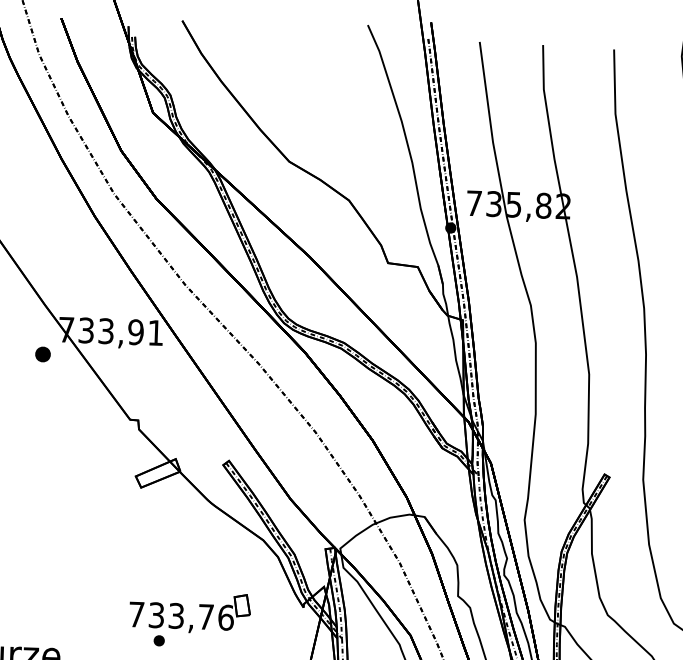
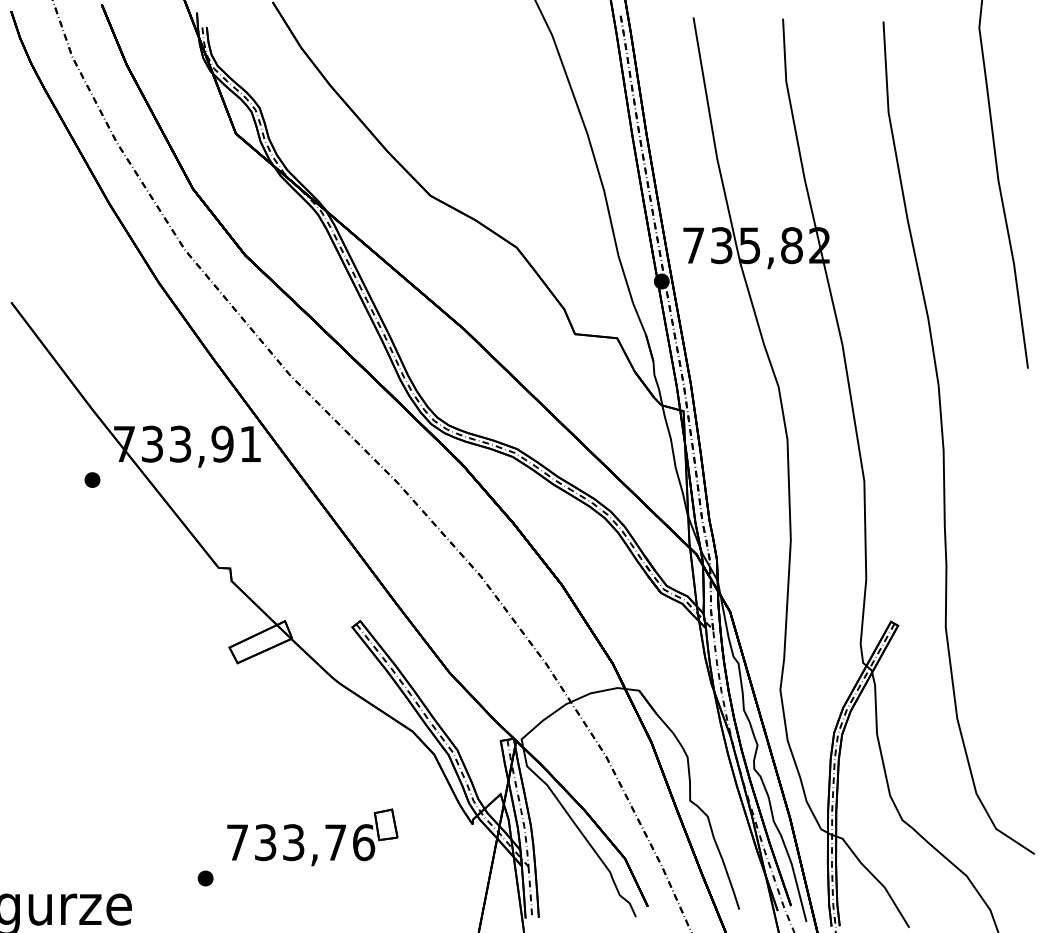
part: (43, 354) -> (92, 479), size x0.71
part: (159, 640) -> (205, 878), moved

